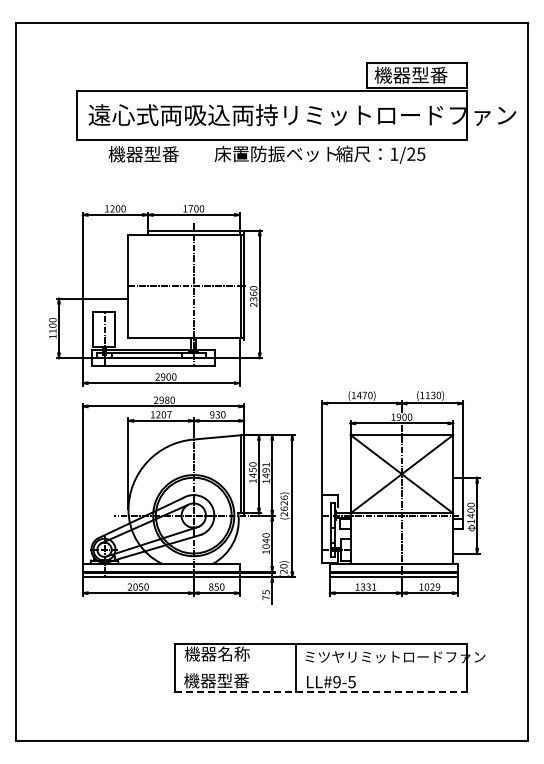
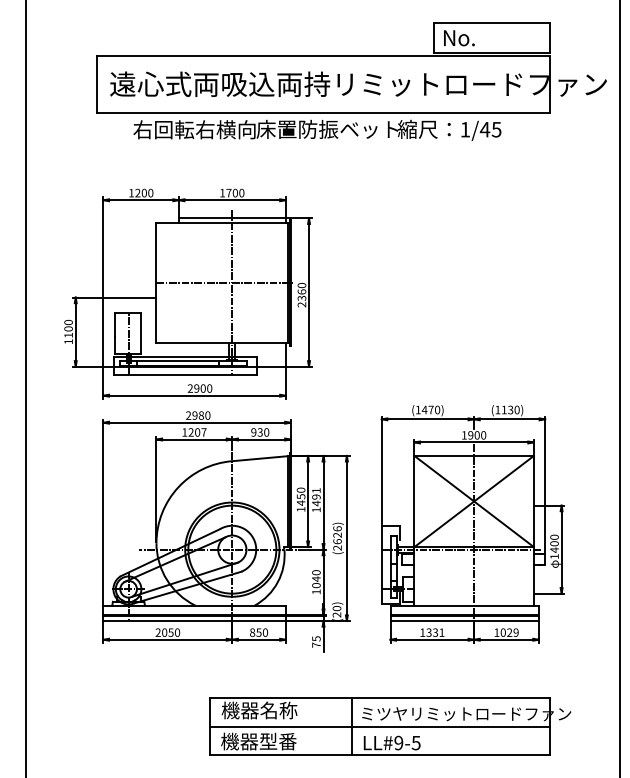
text: (410, 74) -> (484, 37), 機器型番 -> No.
text: (410, 153) -> (484, 128), 1/25 -> 1/45
text: (160, 154) -> (193, 130), 機器型番 -> 右回転右横向
line: (320, 668) -> (379, 727), added
line: (321, 692) -> (380, 755), dashed -> solid

